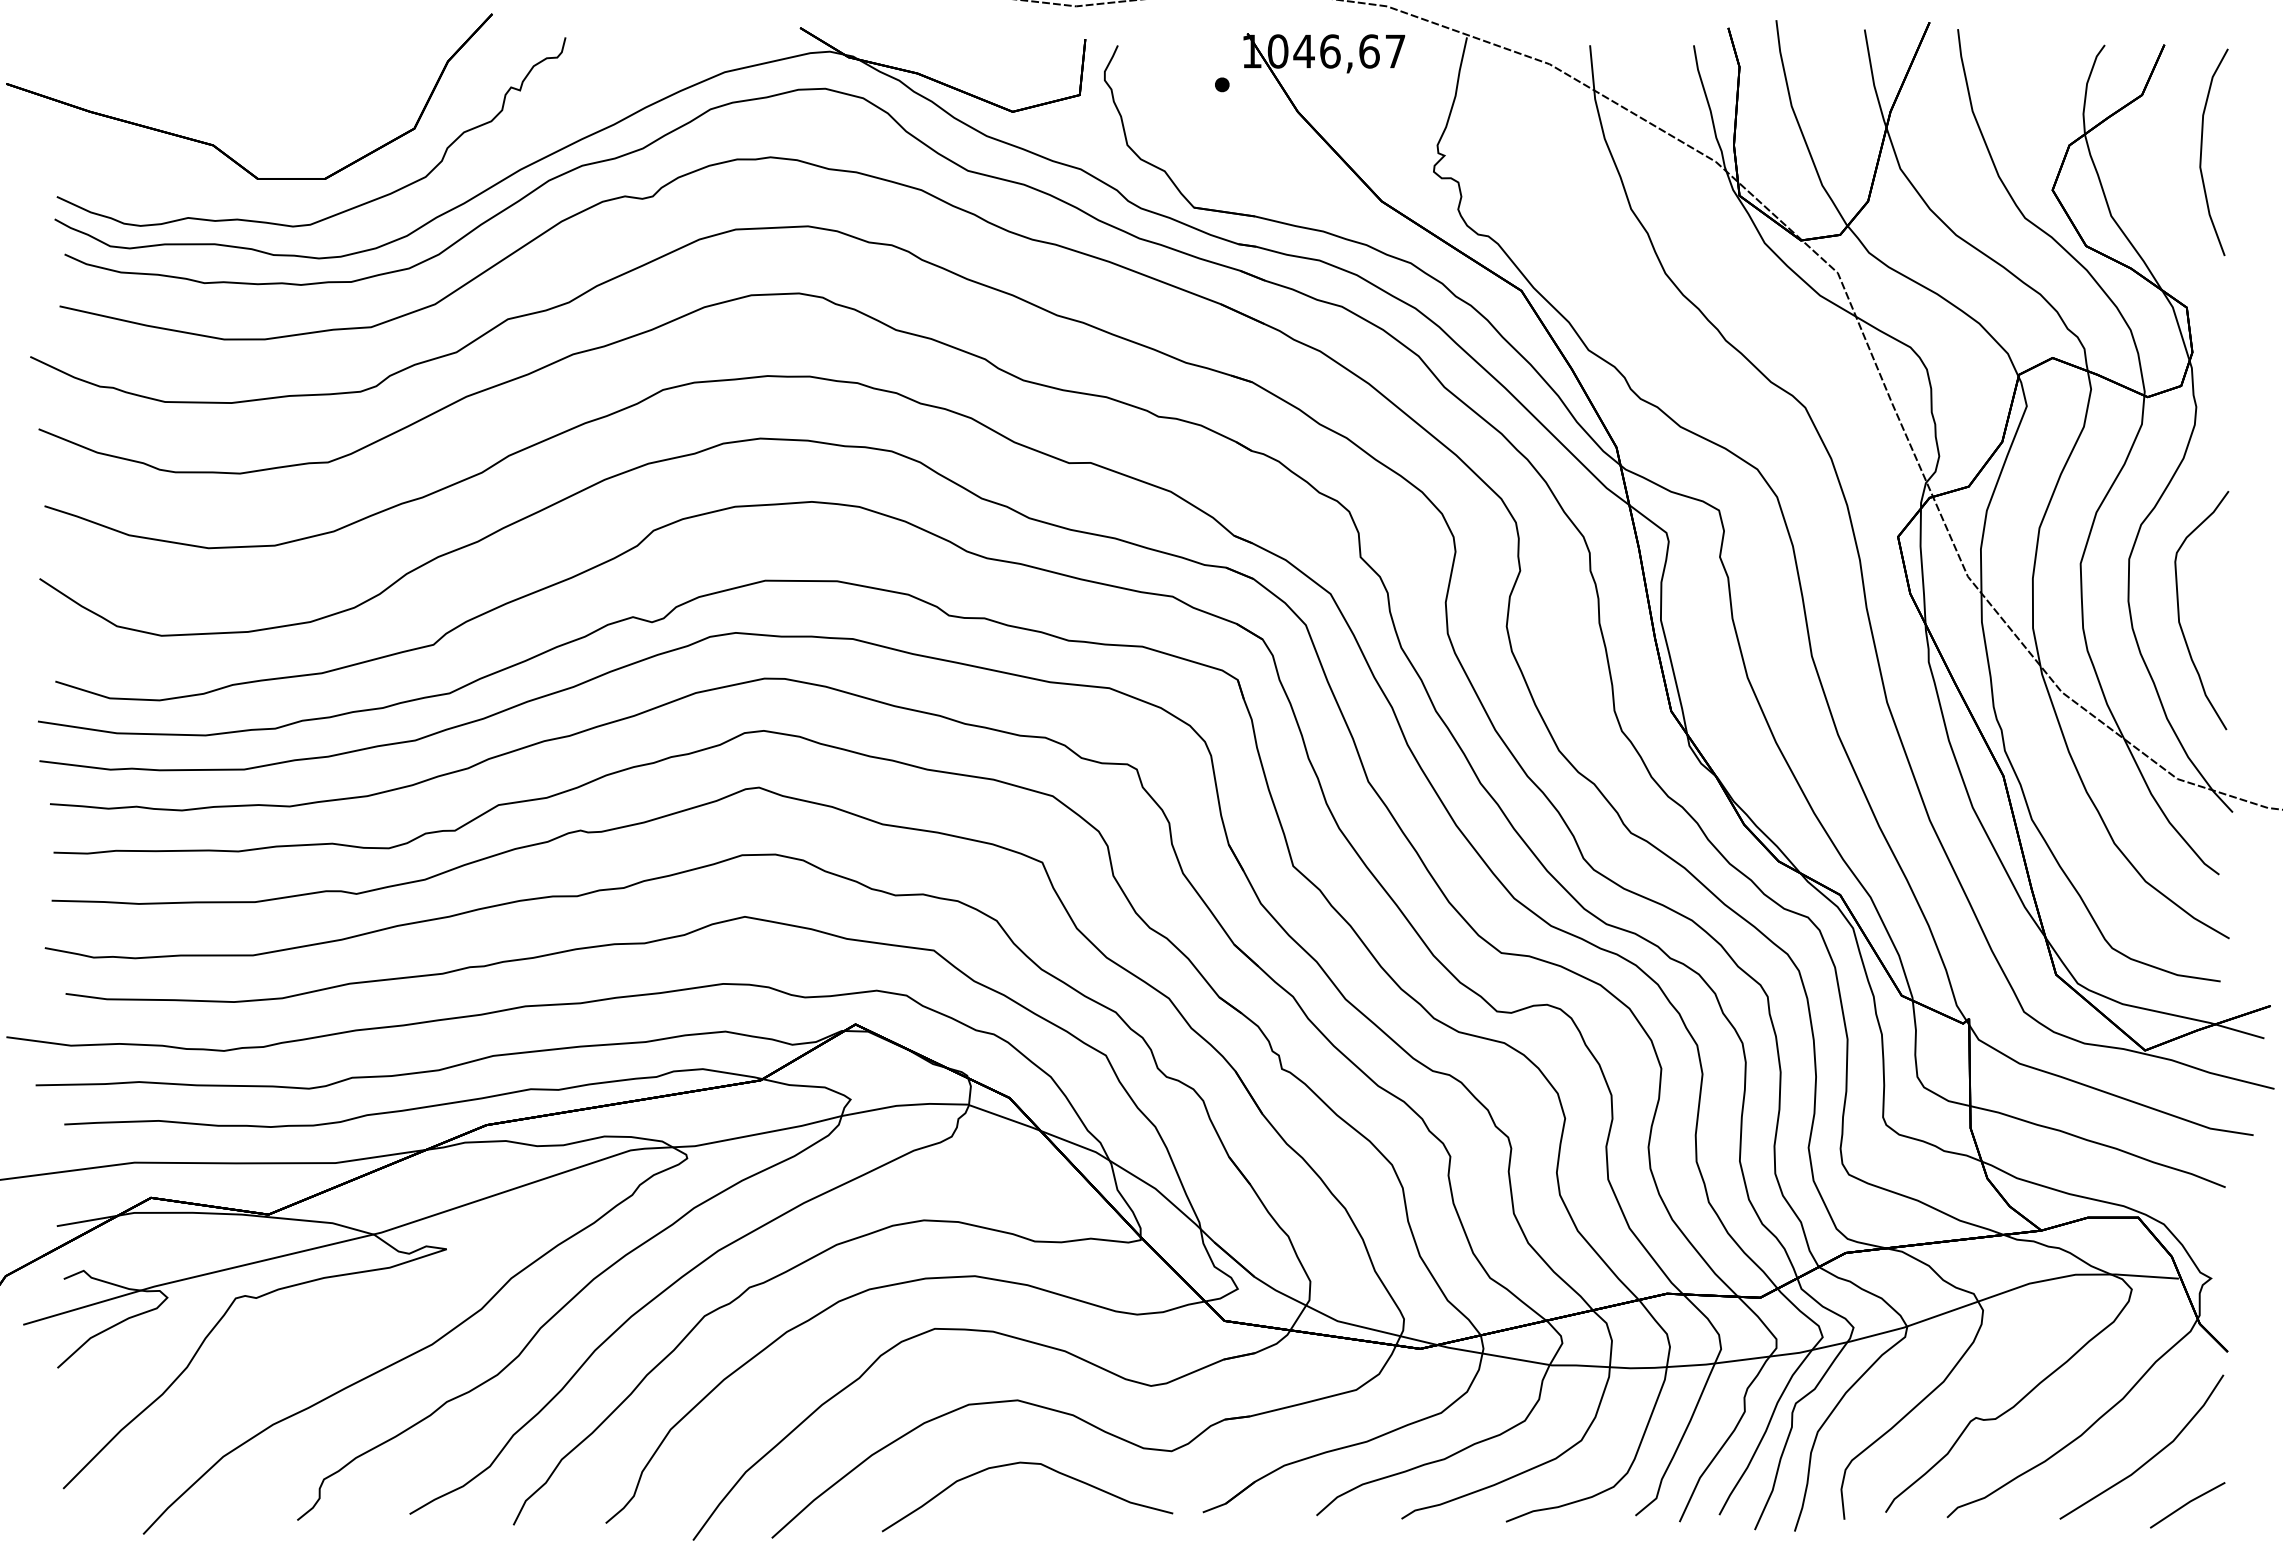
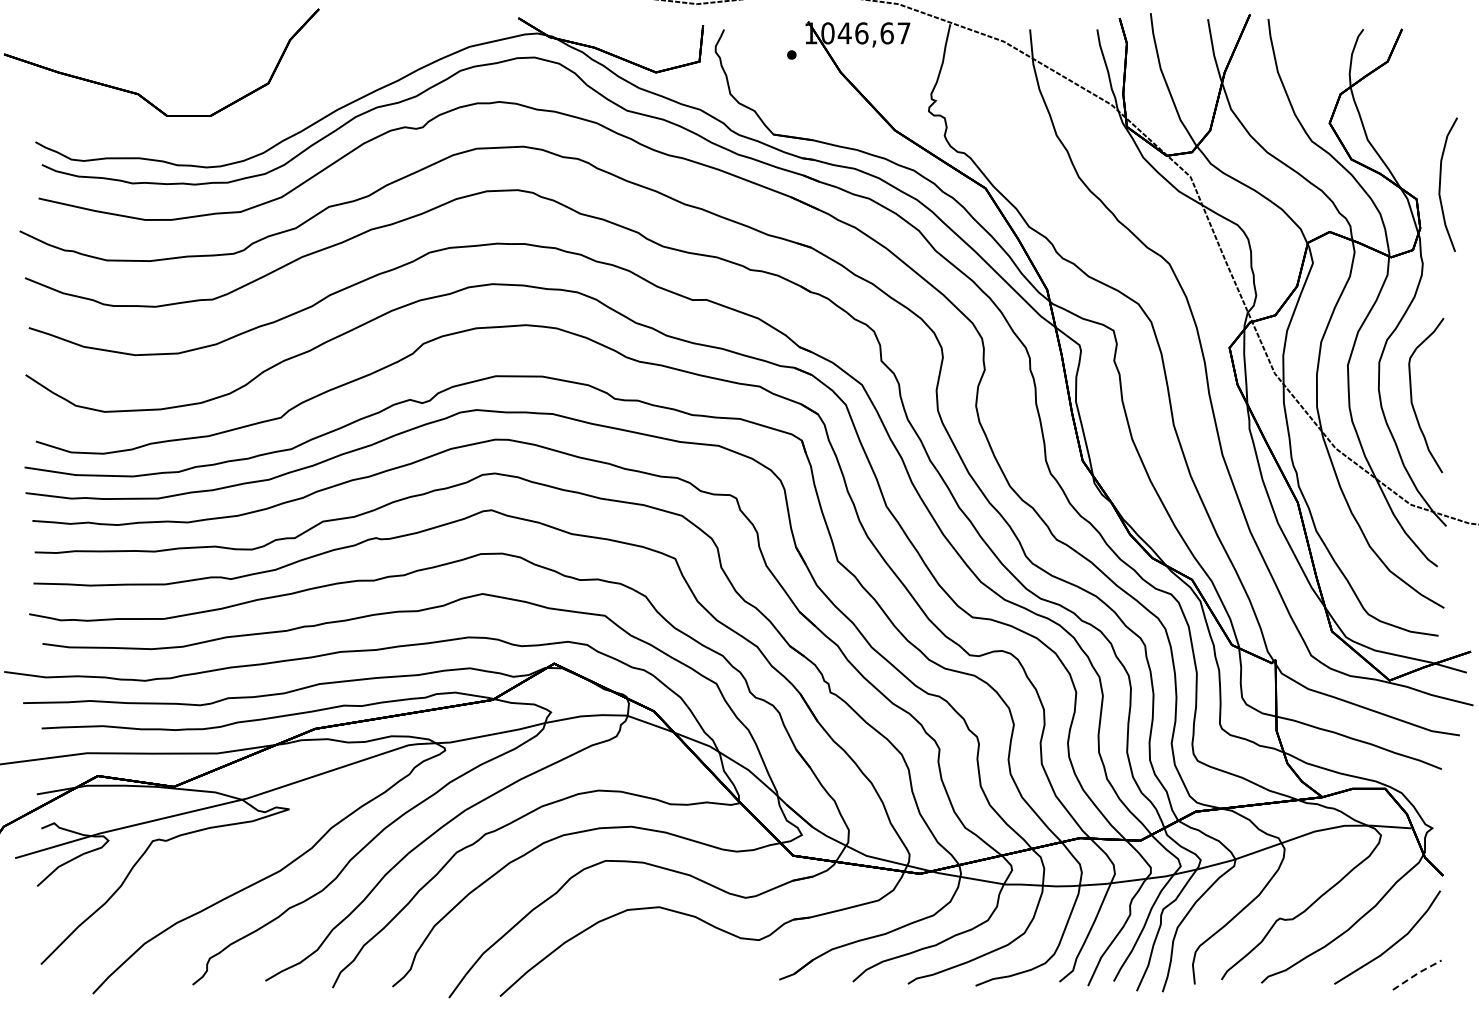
curve: (2202, 151) -> (1440, 184), moved
curve: (341, 210) -> (221, 136), removed
curve: (1034, 1465) -> (670, 949), removed
line: (2188, 1502) -> (1417, 973), solid -> dashed

